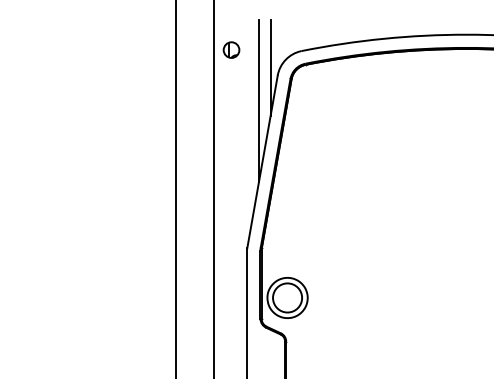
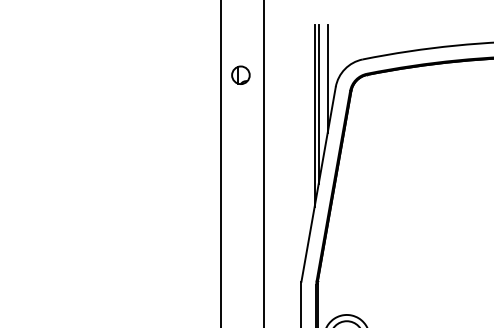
part: (231, 49) -> (240, 74), moved
line: (262, 91) -> (318, 105), added

